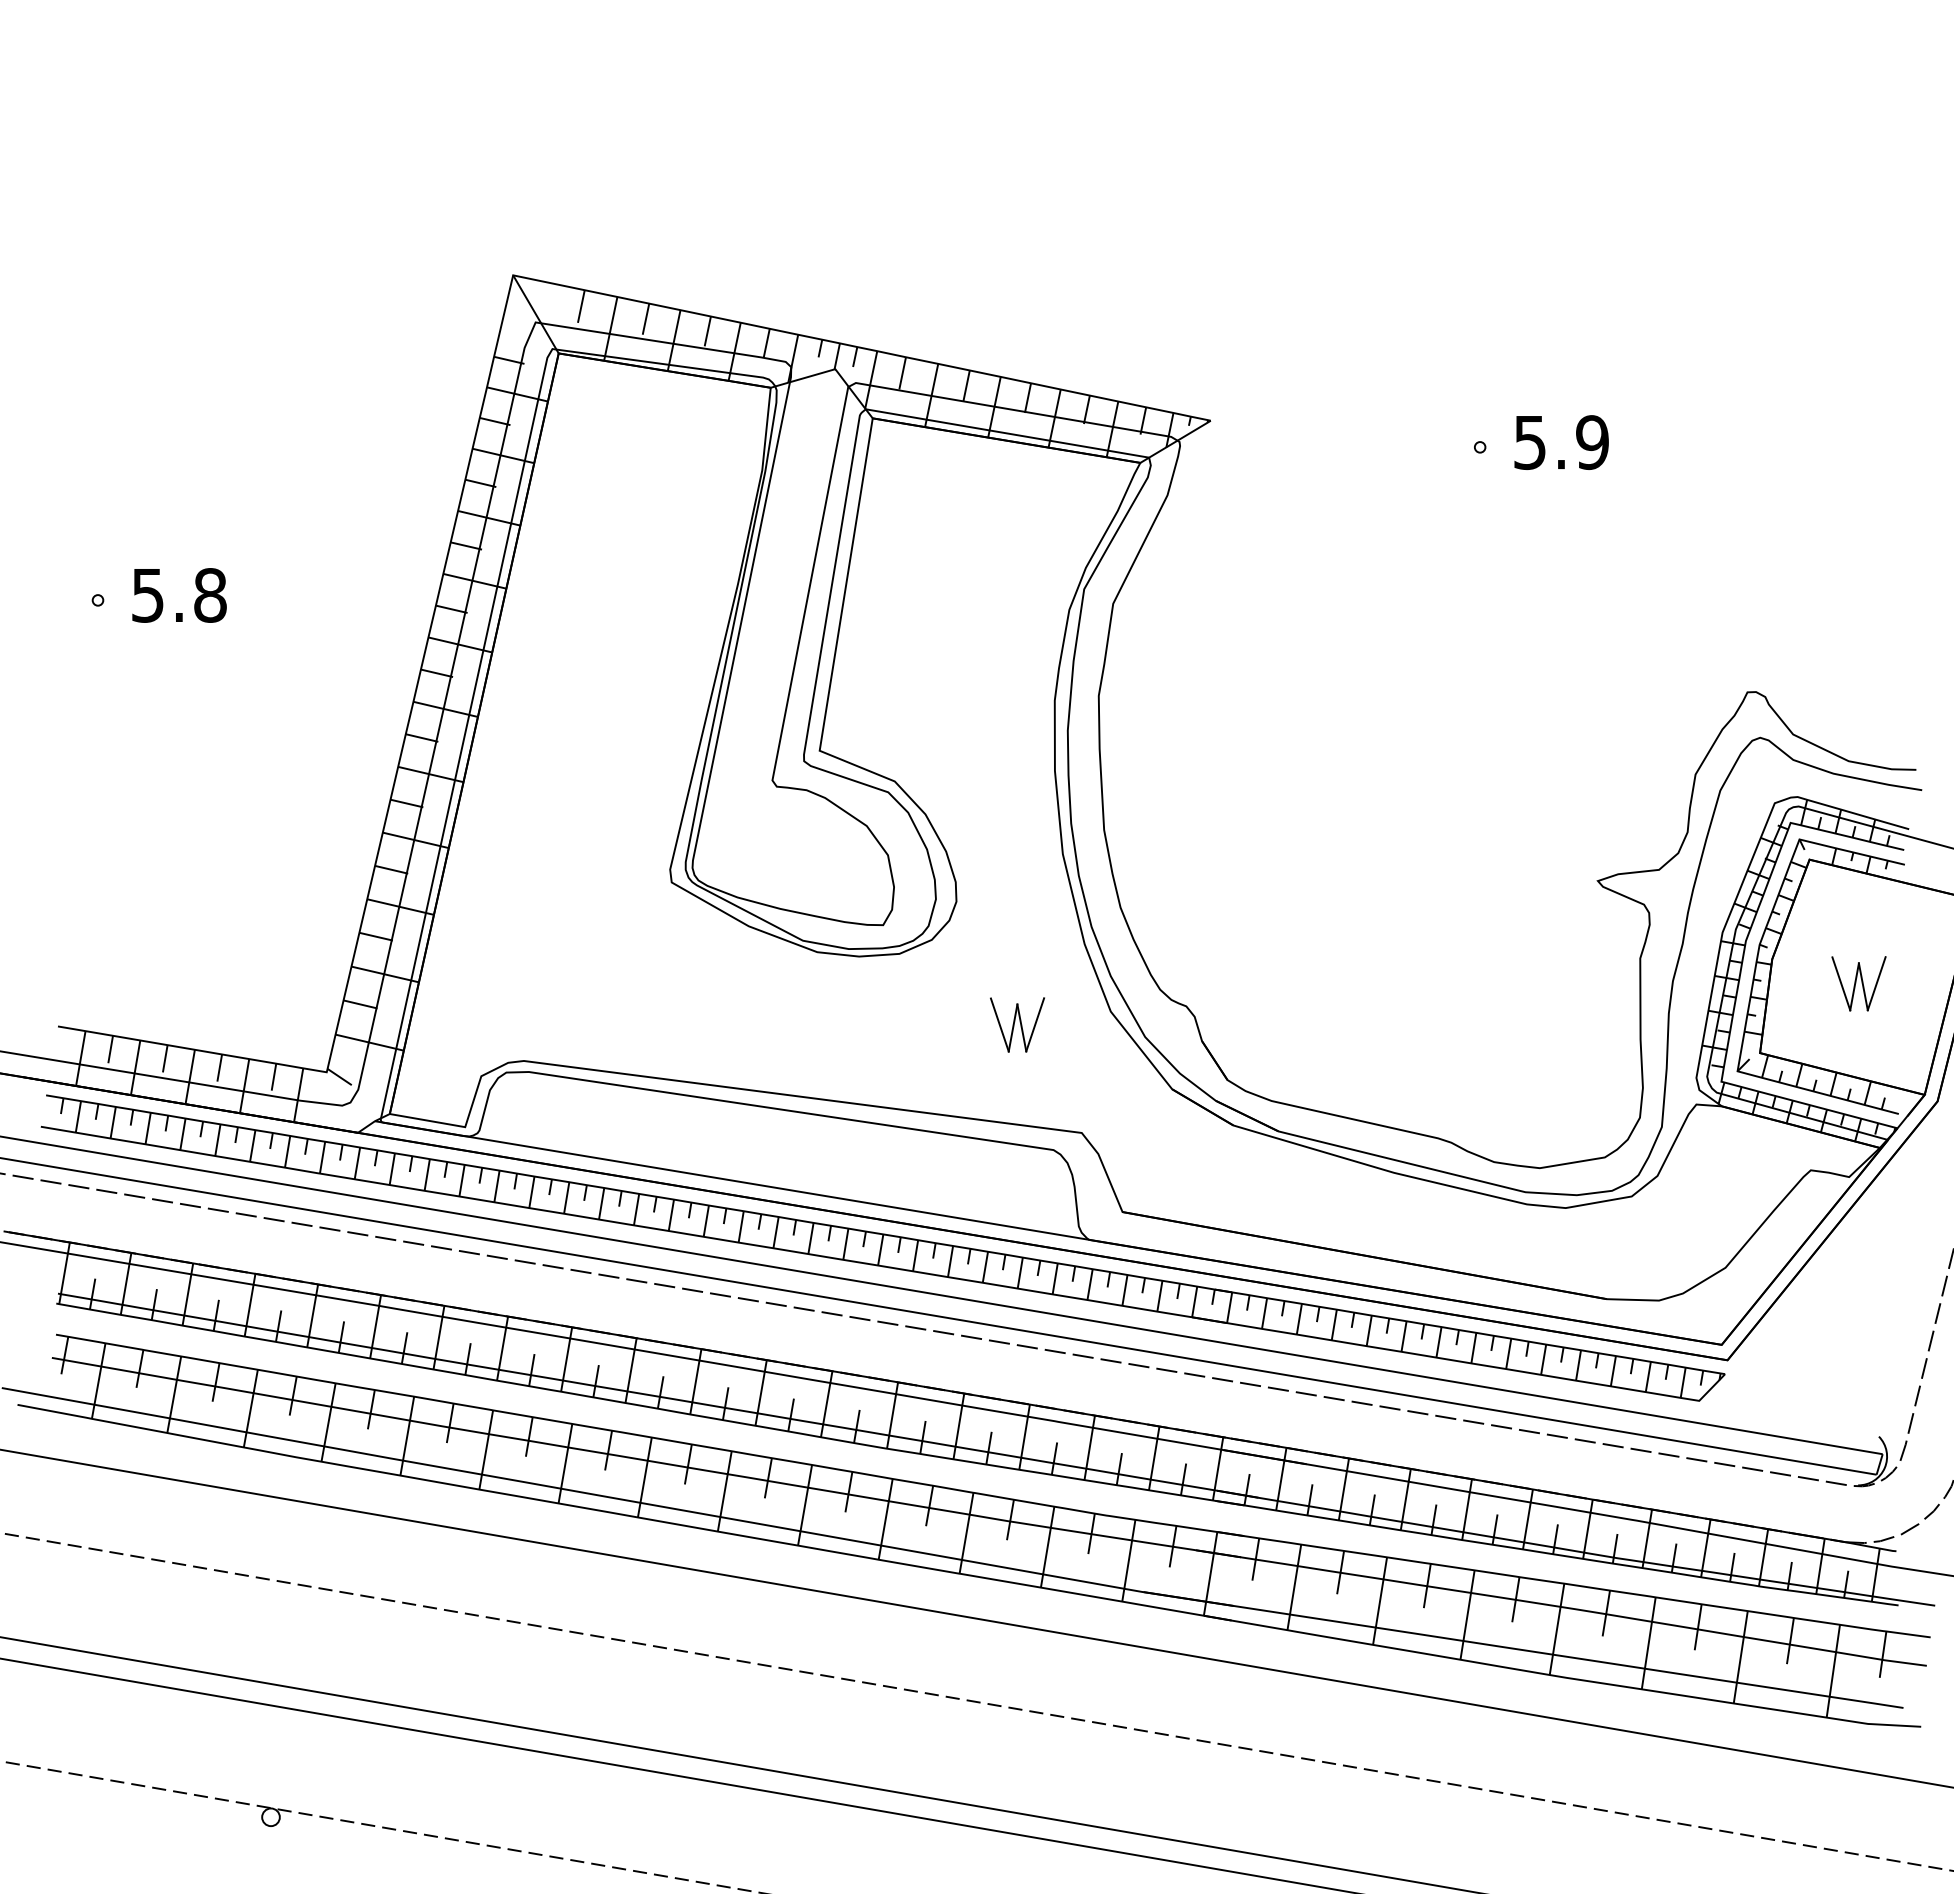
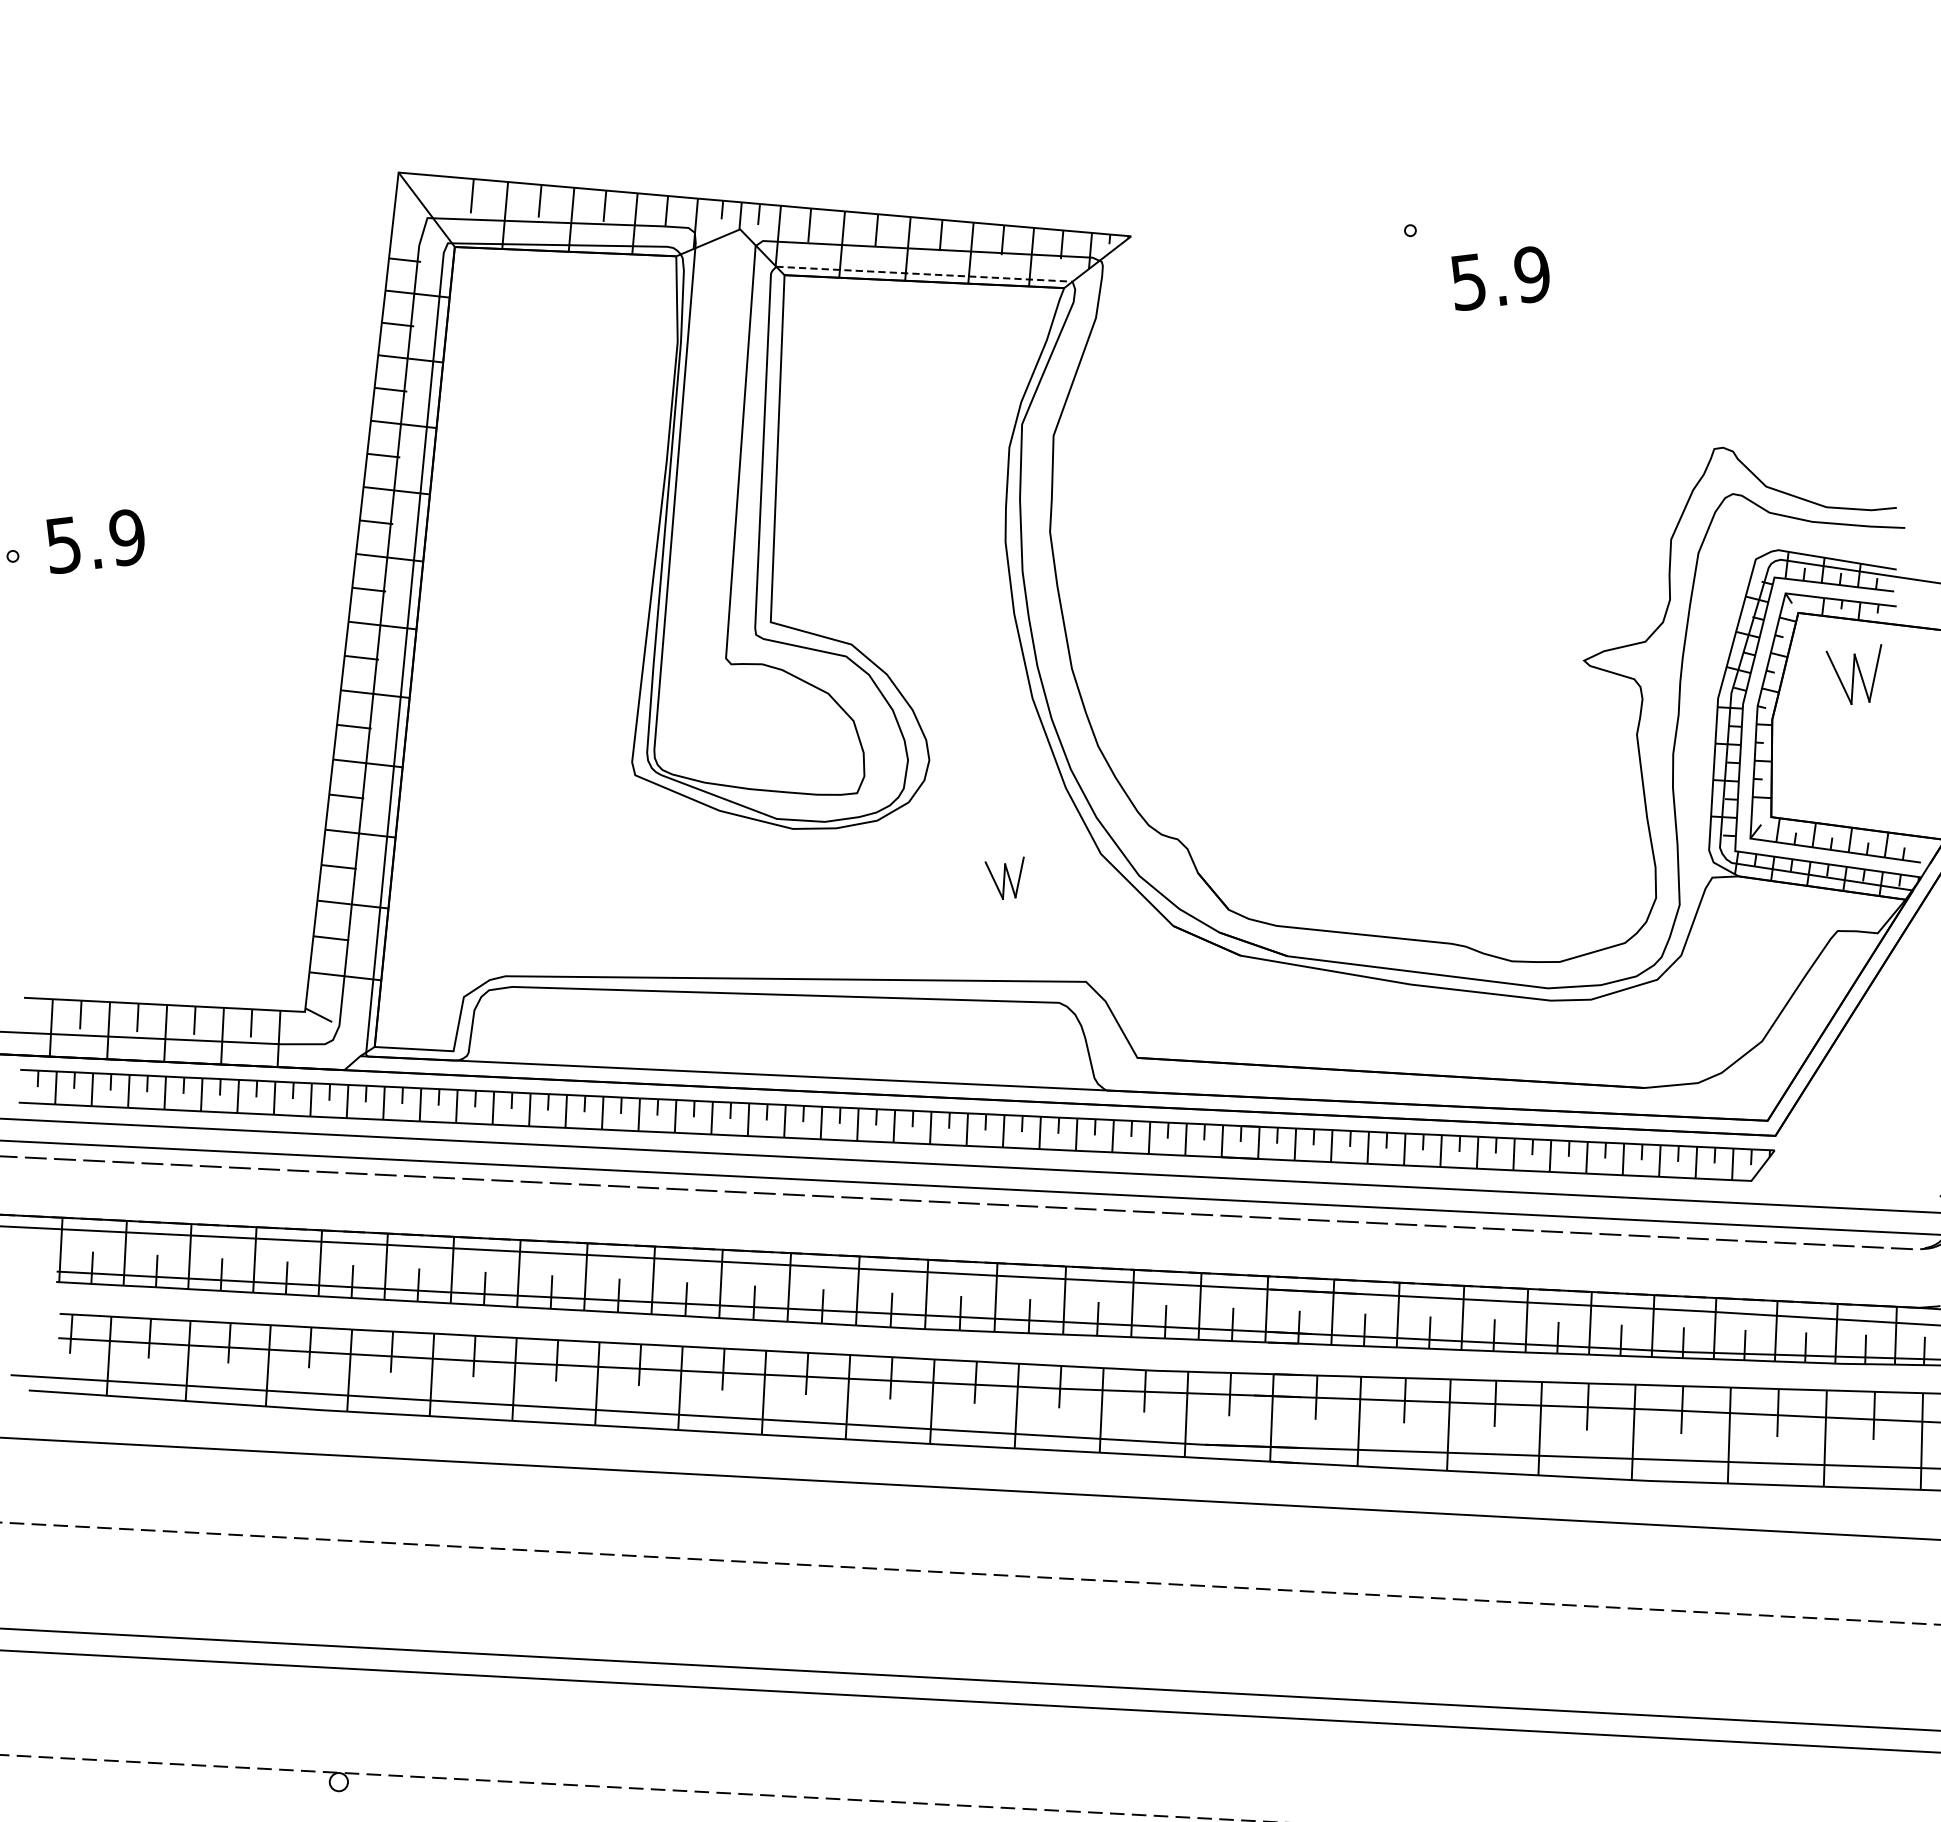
line: (1007, 433) -> (924, 274), solid -> dashed
text: (1561, 442) -> (1500, 278), moved
text: (209, 595) -> (126, 537), 5.8 -> 5.9
part: (1858, 983) -> (1856, 675), moved
part: (1017, 1024) -> (1006, 878), size x0.7

